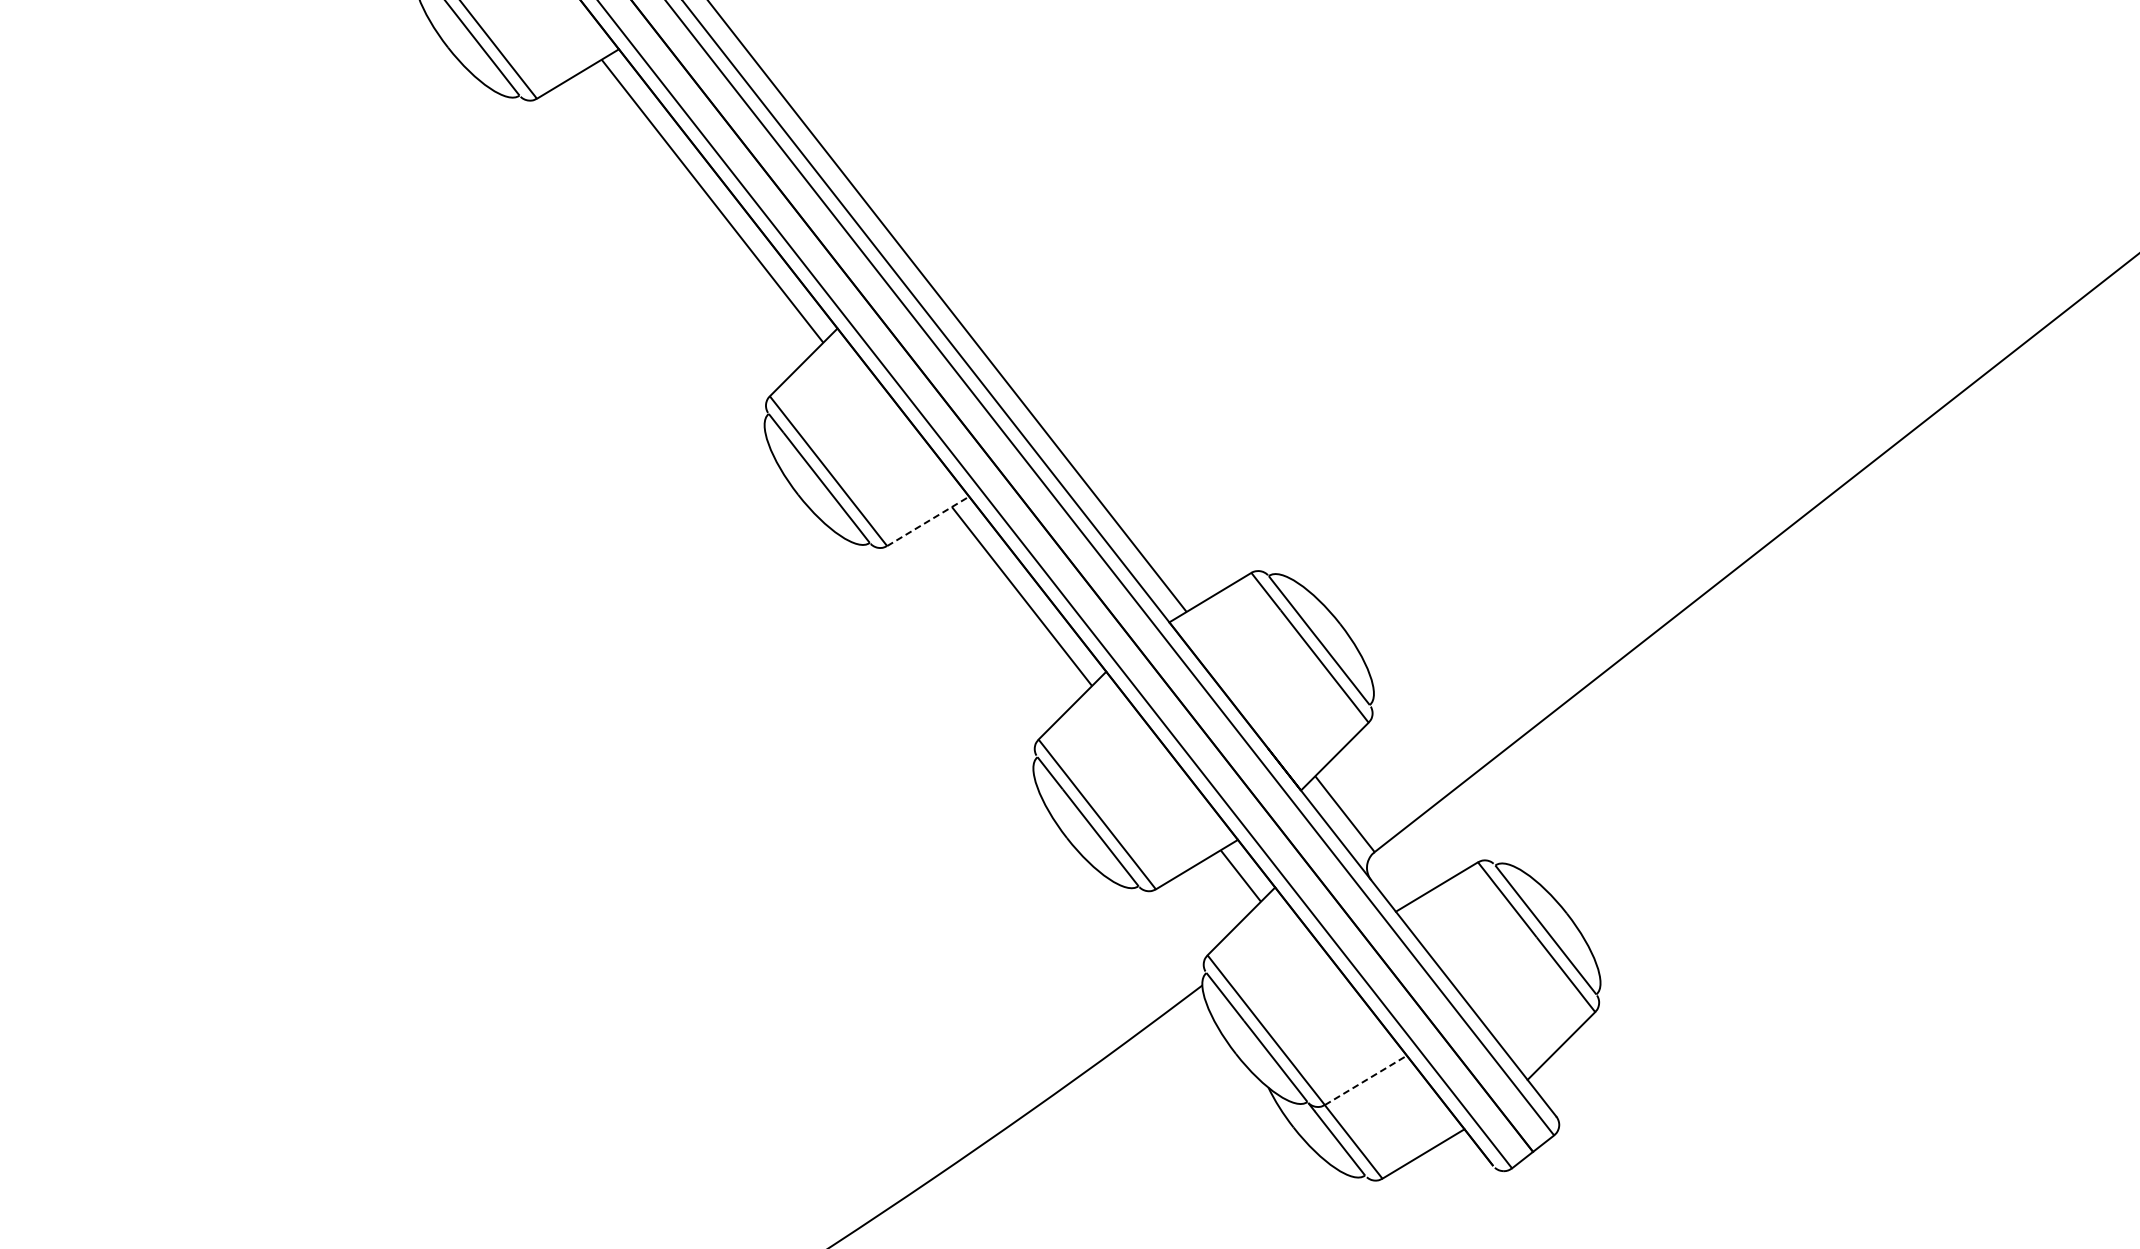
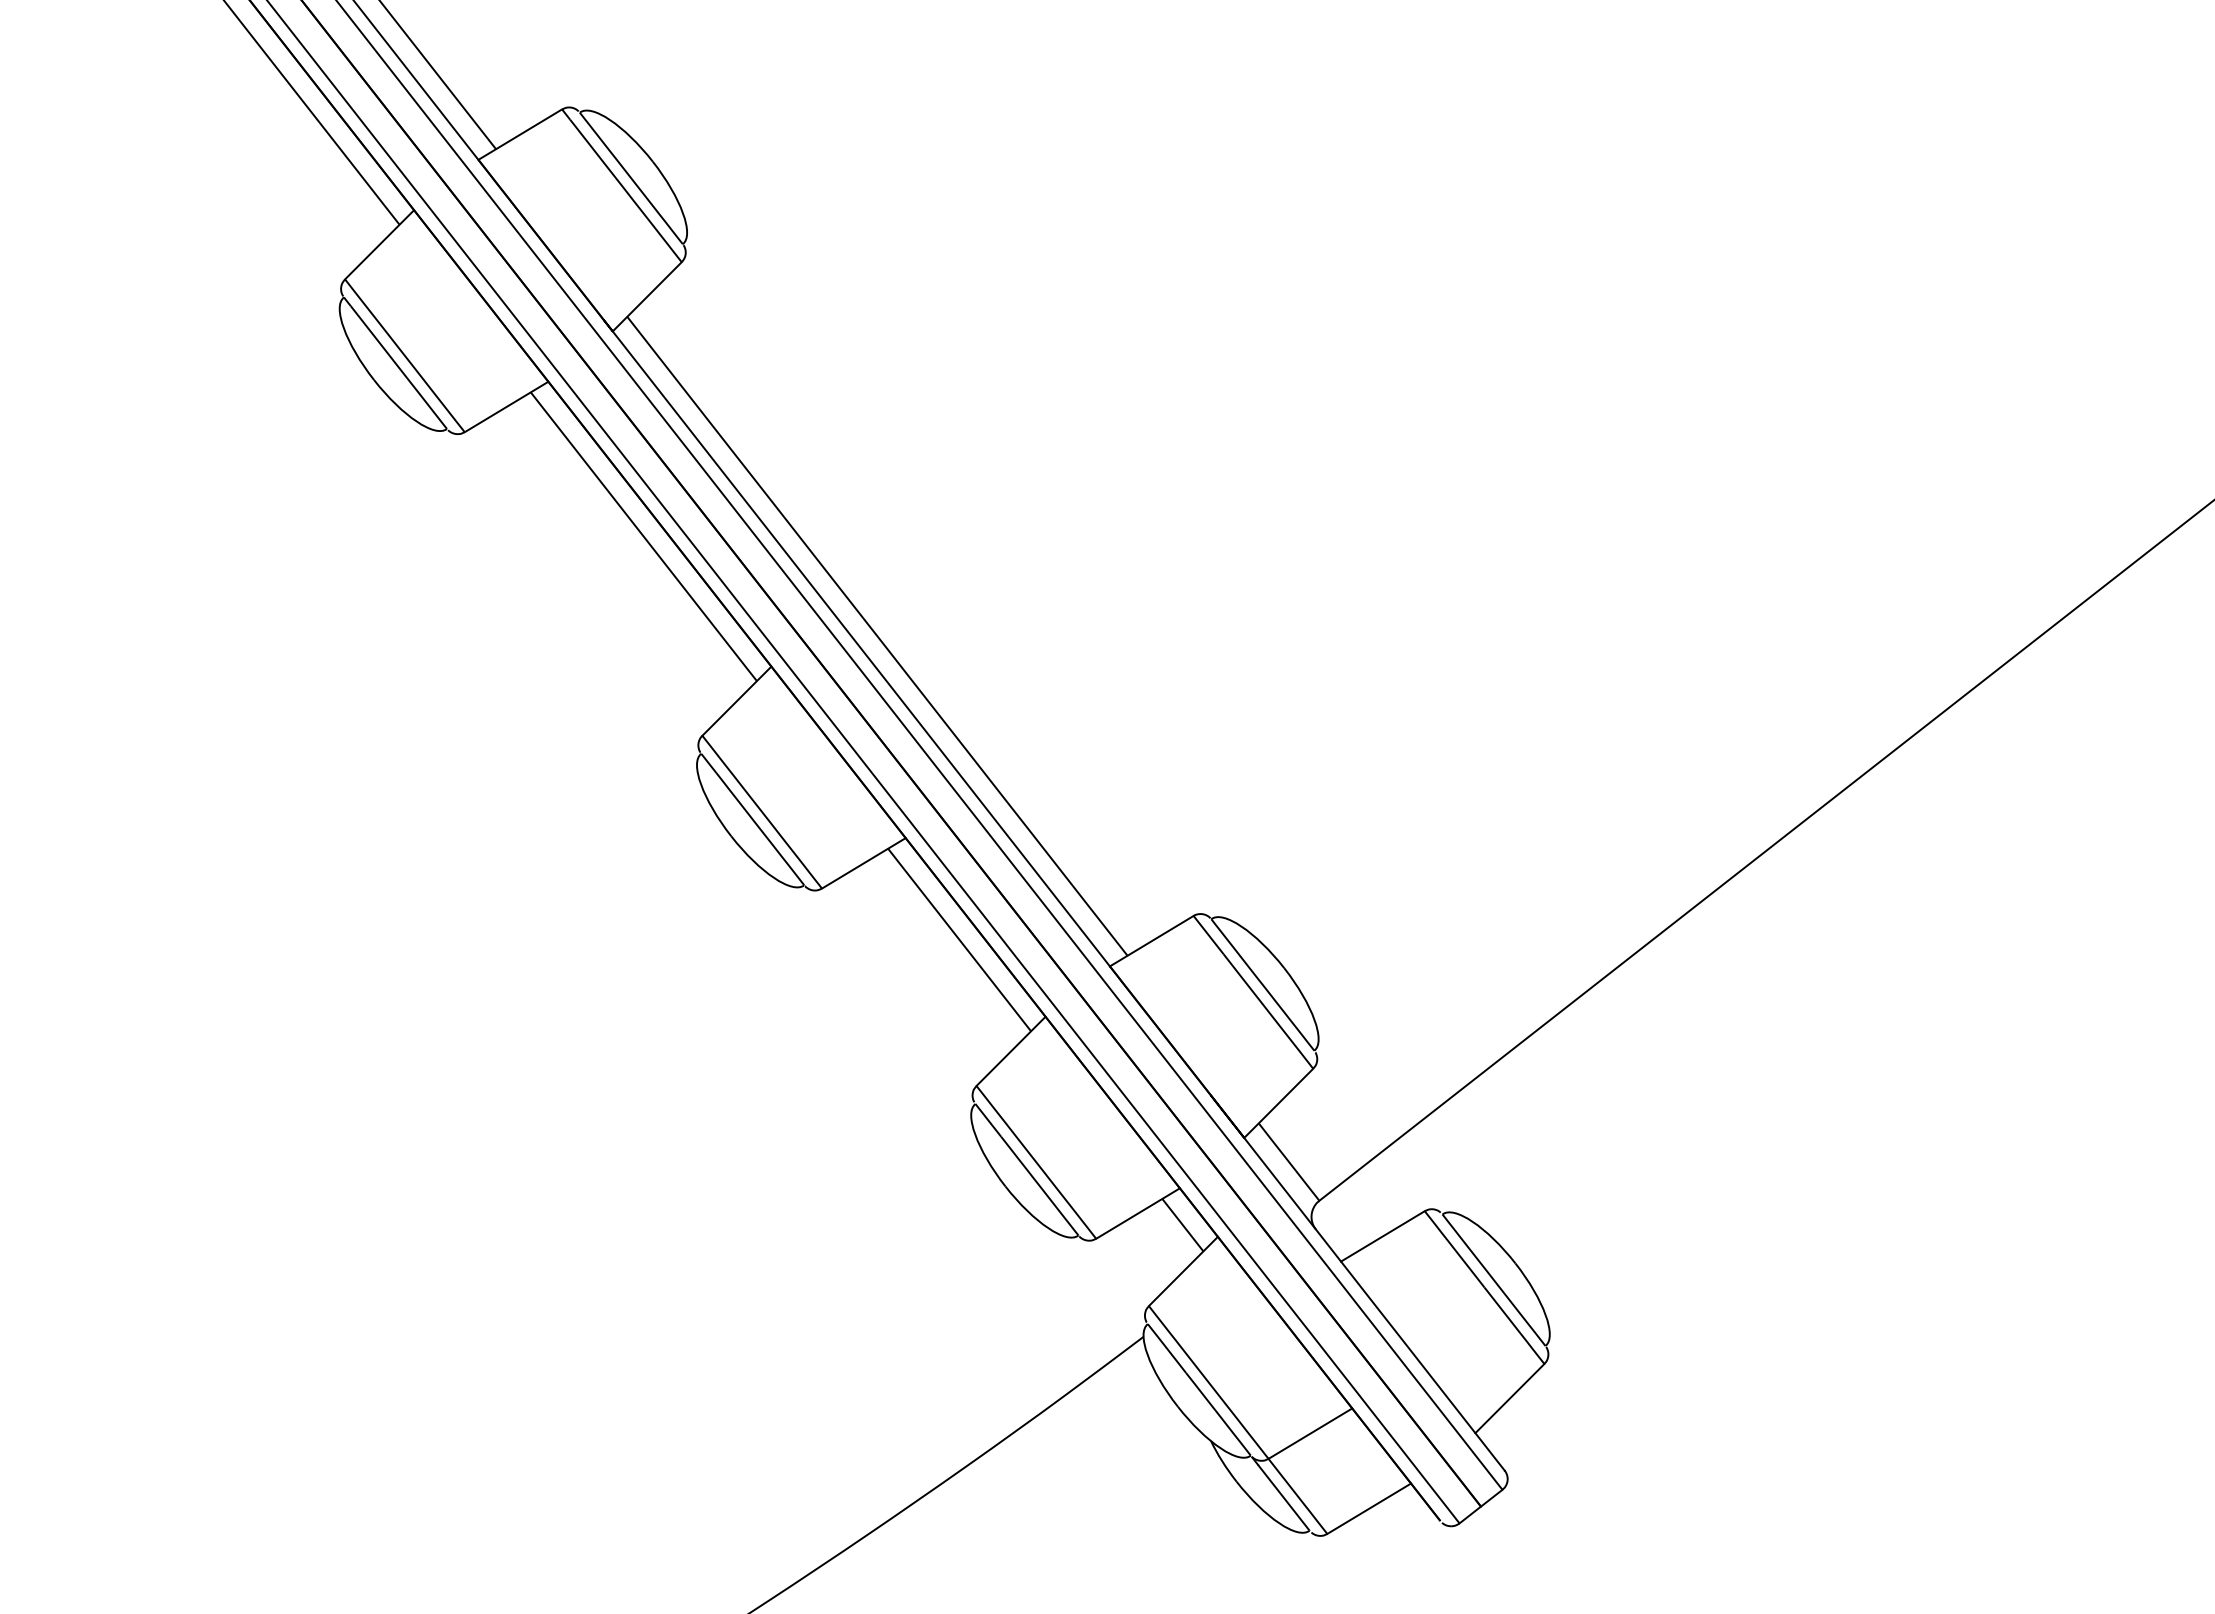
line: (927, 521) -> (863, 863), dashed -> solid
line: (1365, 1080) -> (1310, 1433), dashed -> solid

